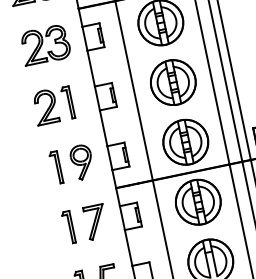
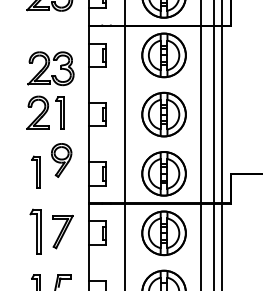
part: (44, 45) -> (50, 68), moved
part: (82, 162) -> (61, 160), moved
part: (68, 227) -> (35, 231), size x1.4

